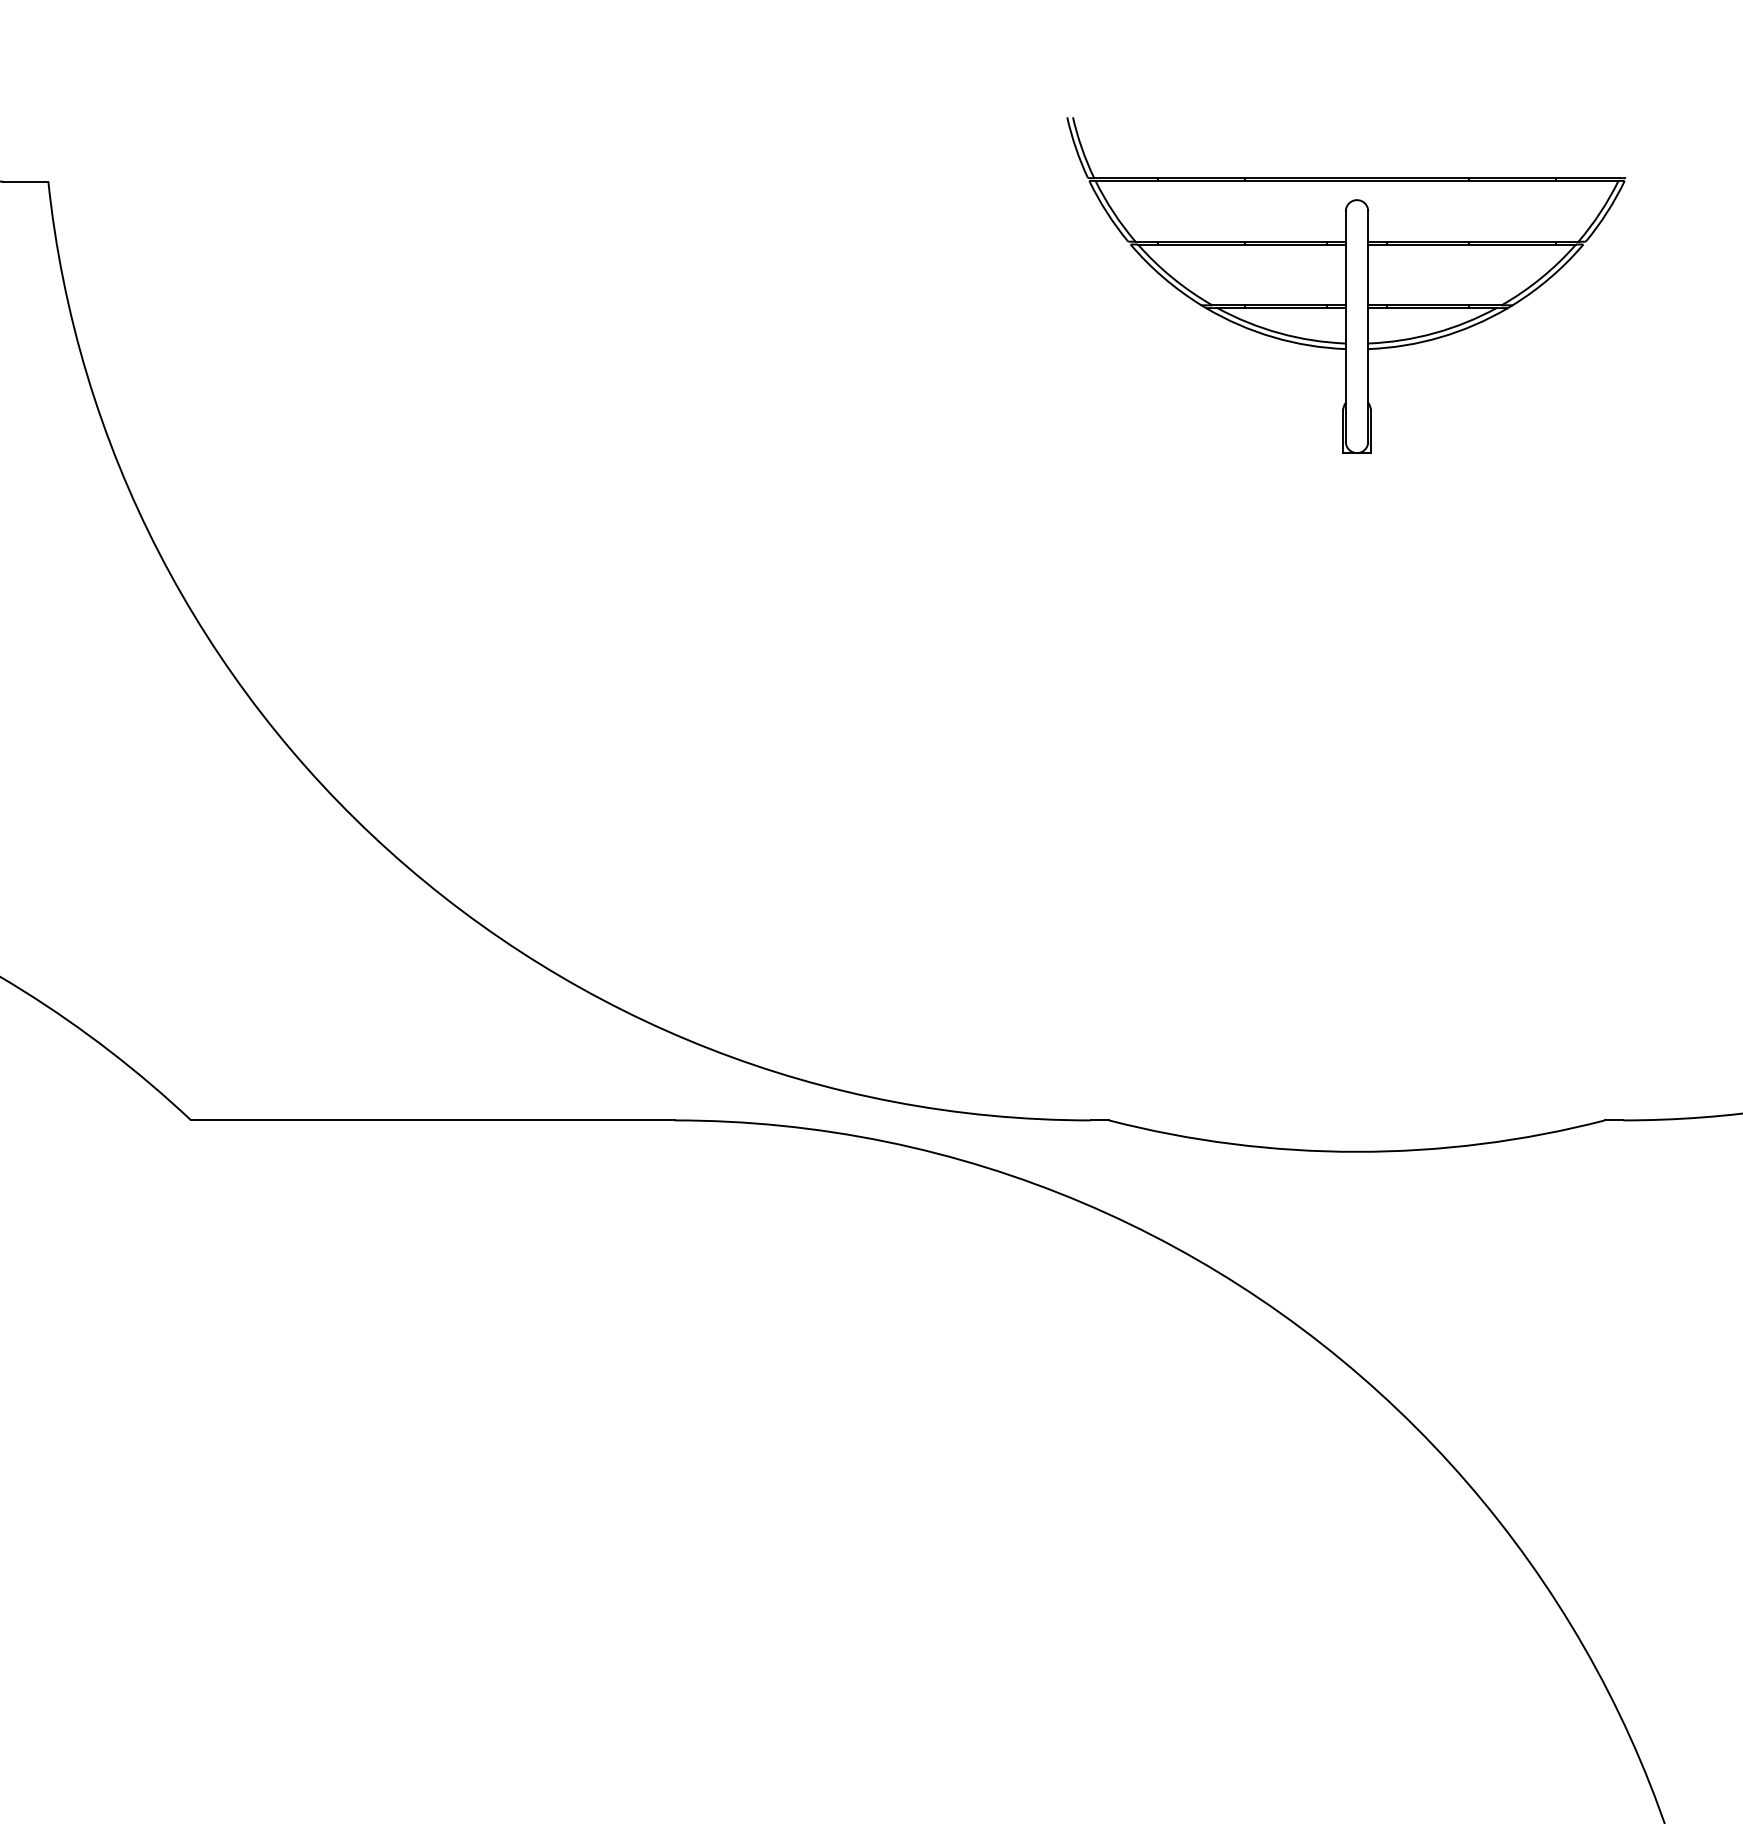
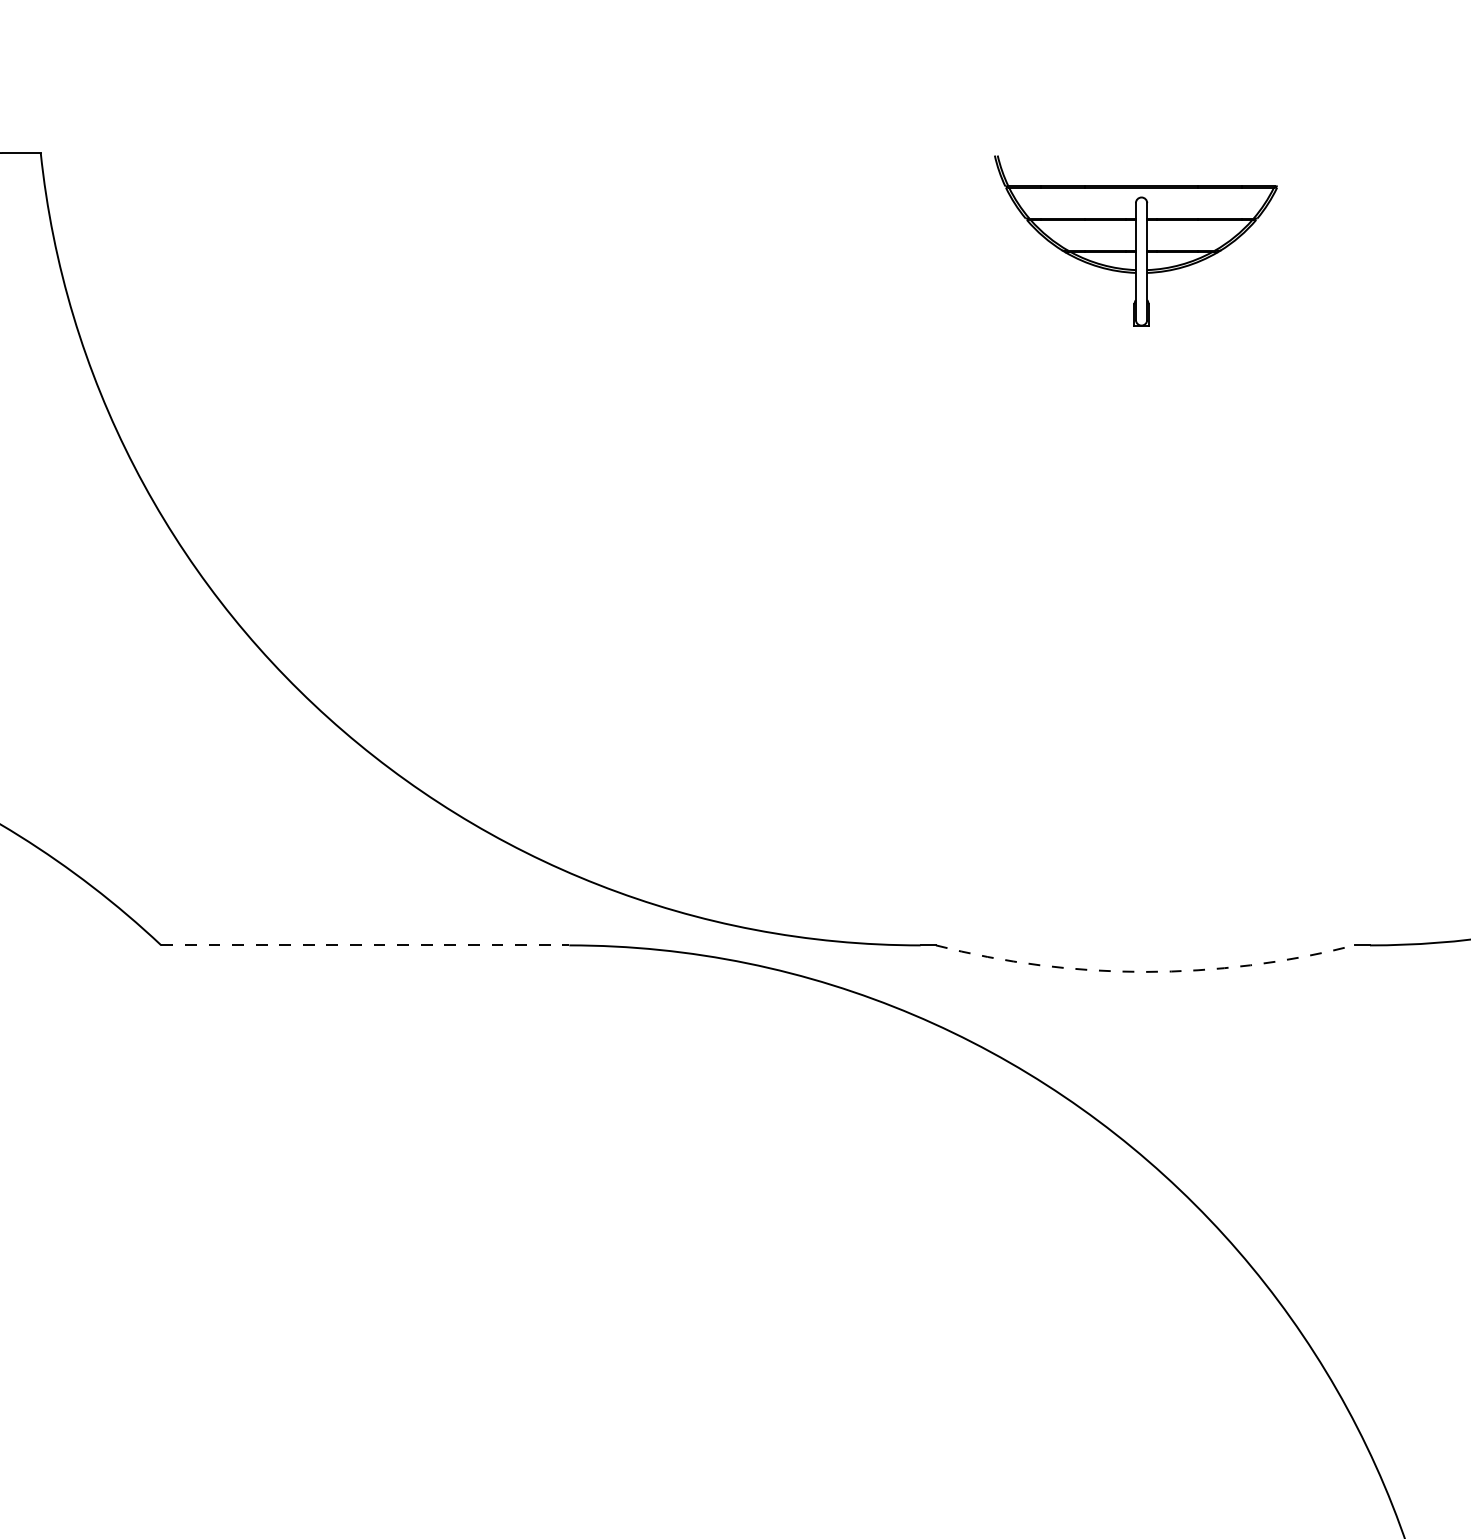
part: (1345, 285) -> (1135, 240), size x0.6
line: (432, 1120) -> (364, 945), solid -> dashed
arc: (1357, 1151) -> (1145, 971), solid -> dashed

